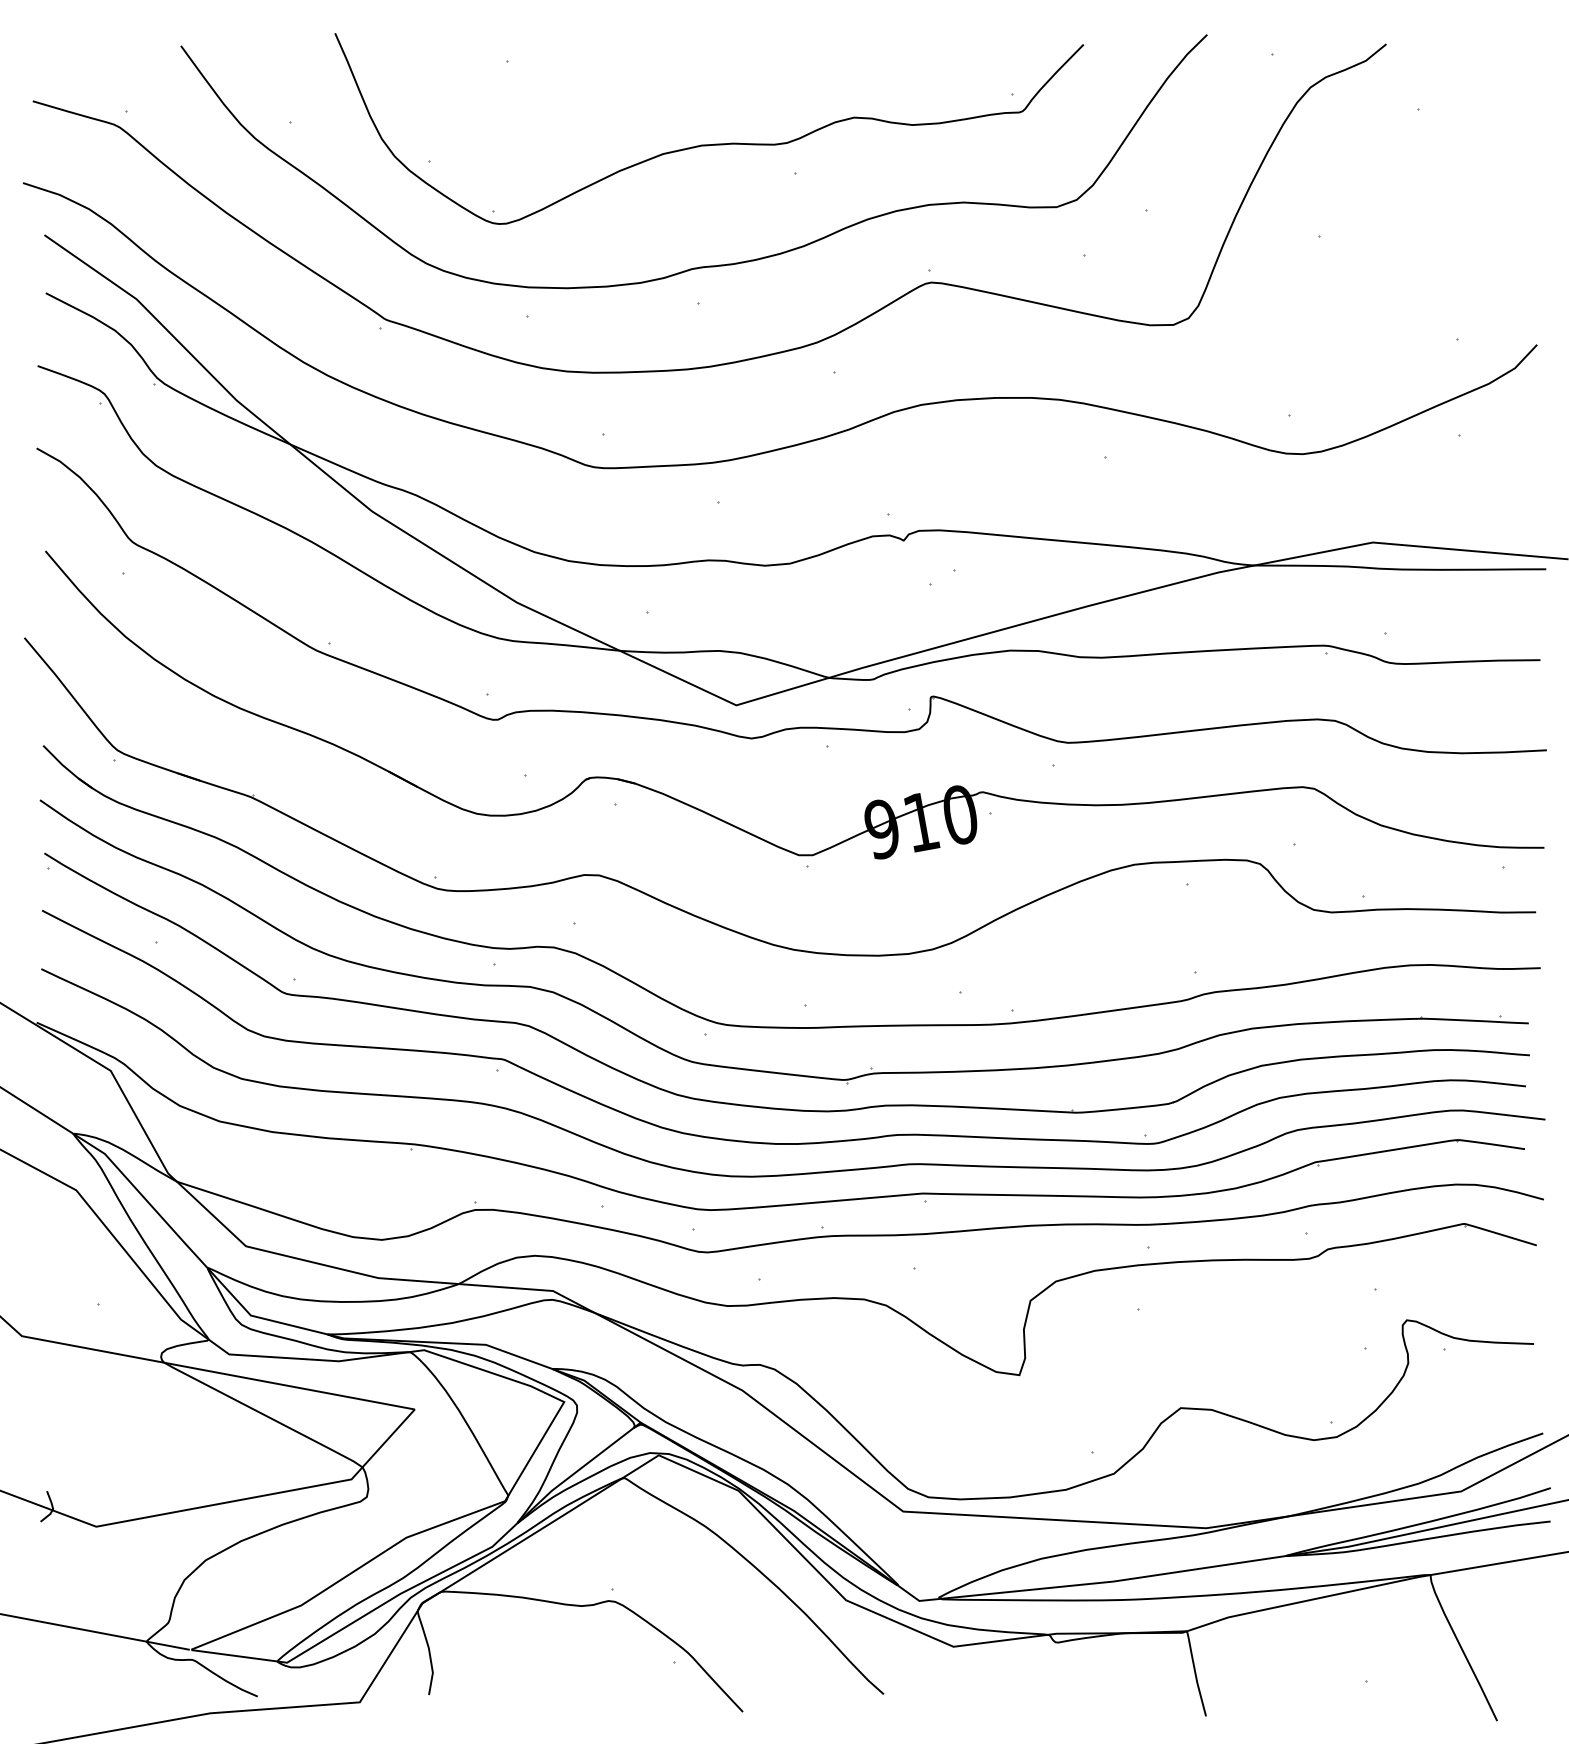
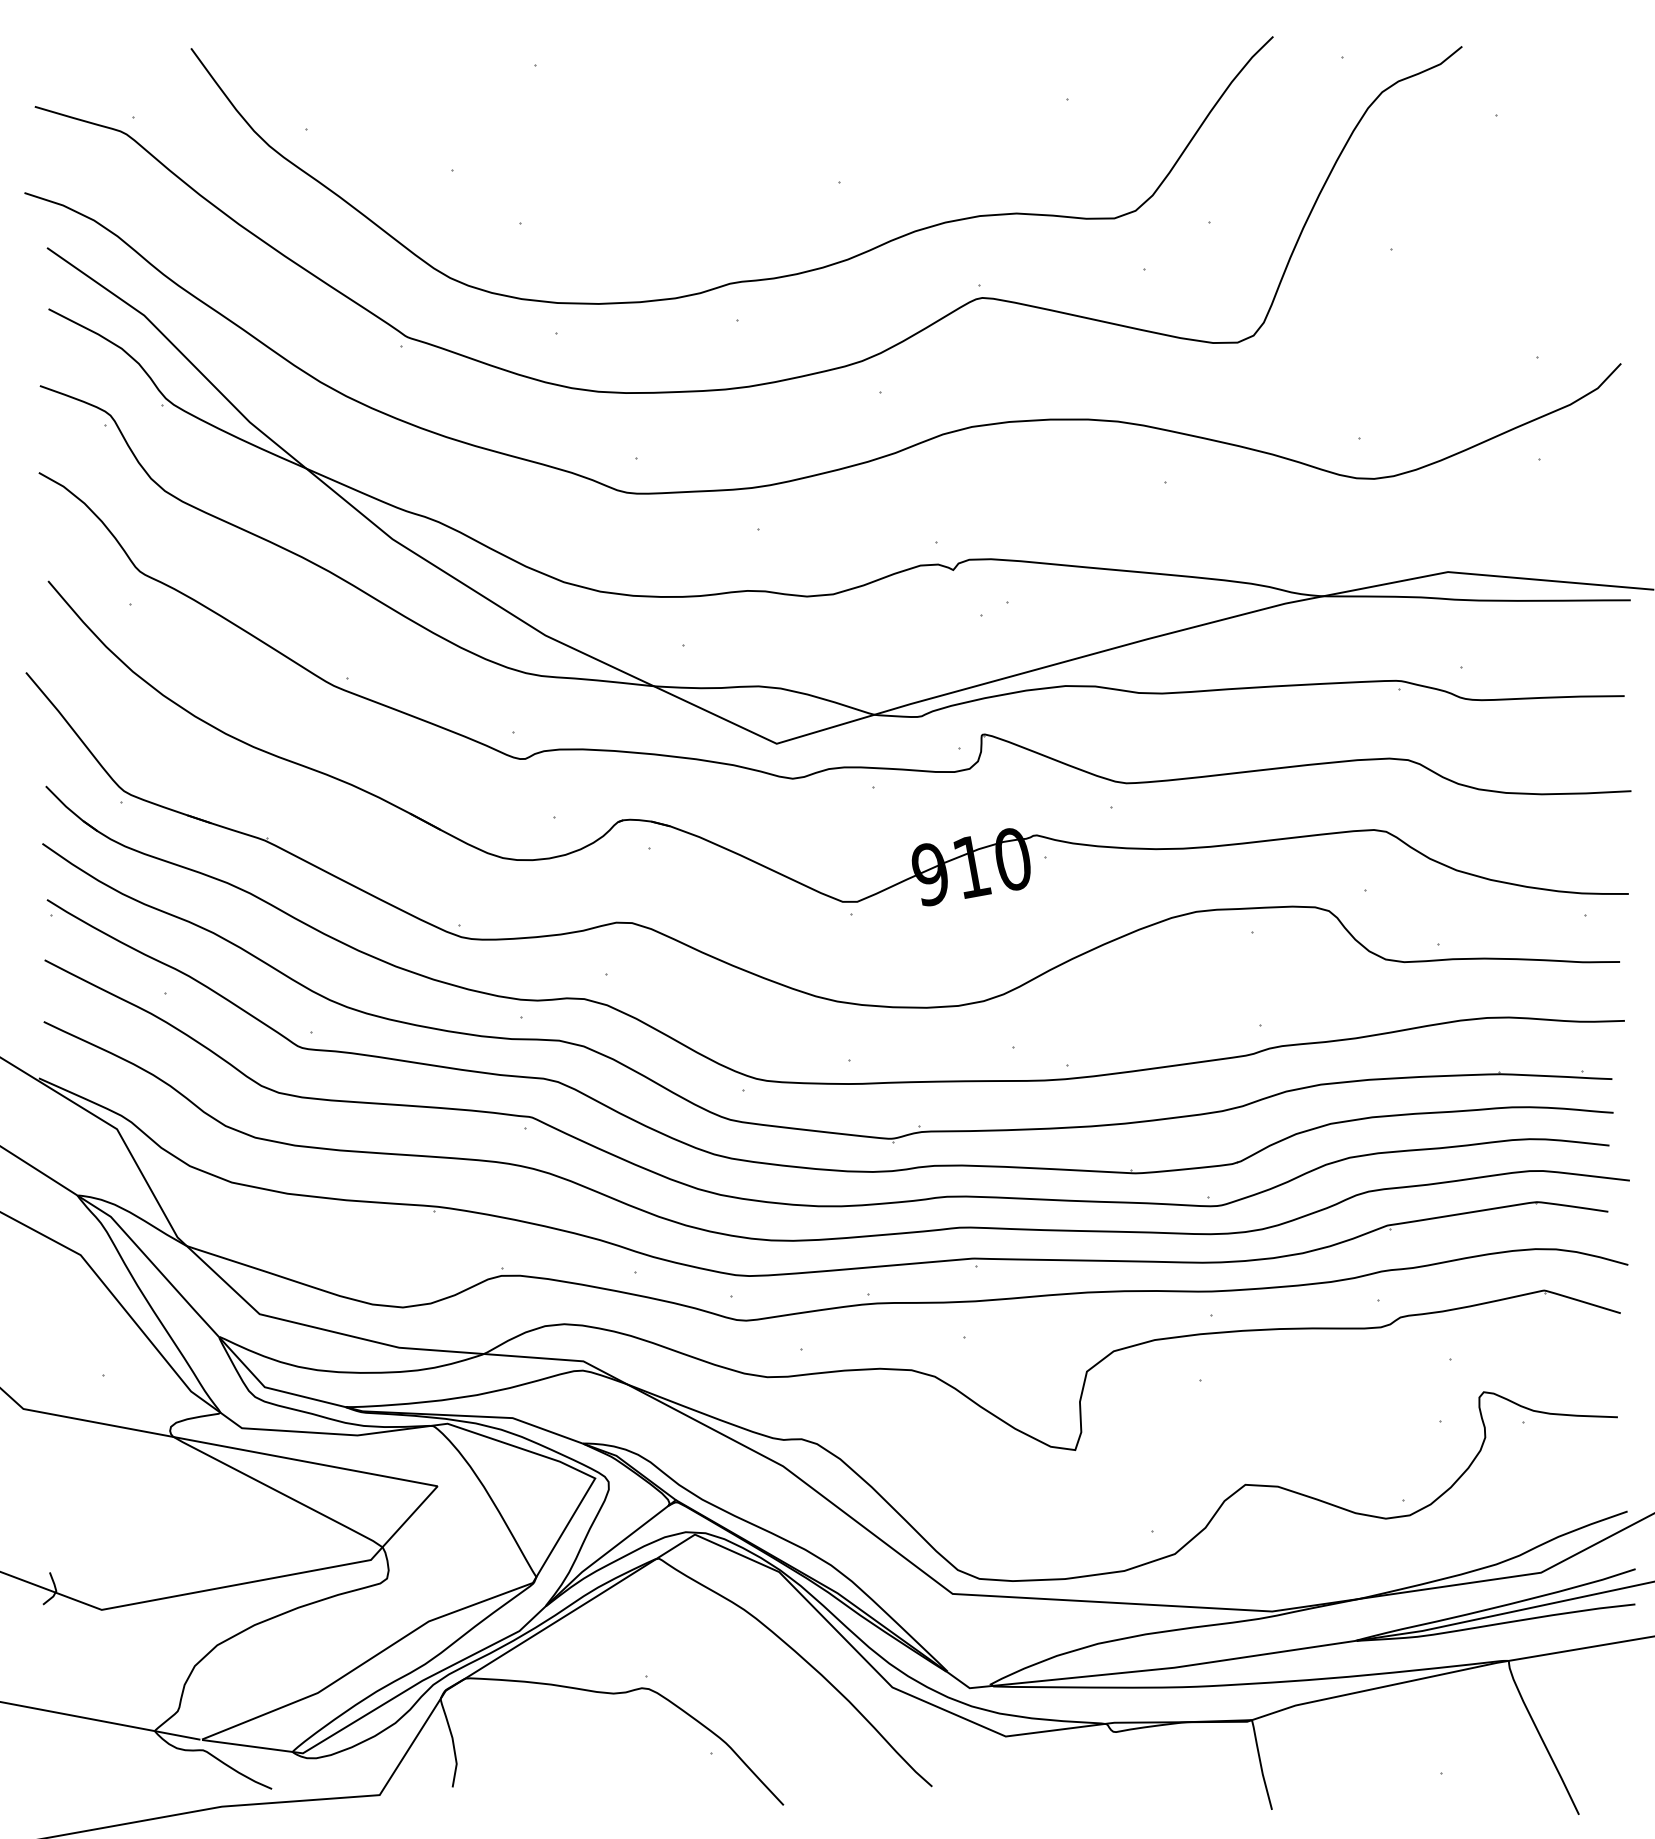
curve: (714, 143) -> (753, 151), removed

